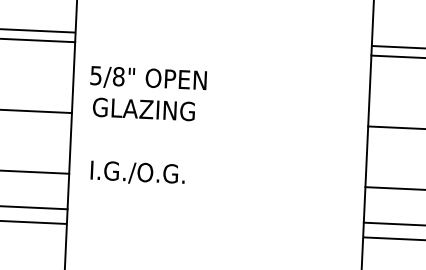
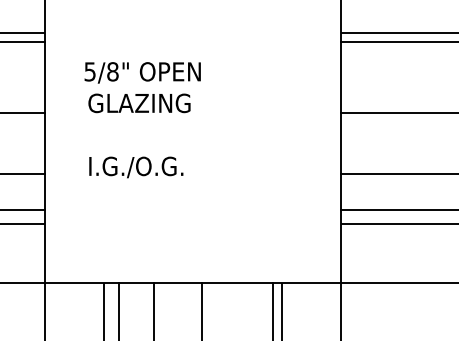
text: (146, 126) -> (142, 120), moved

